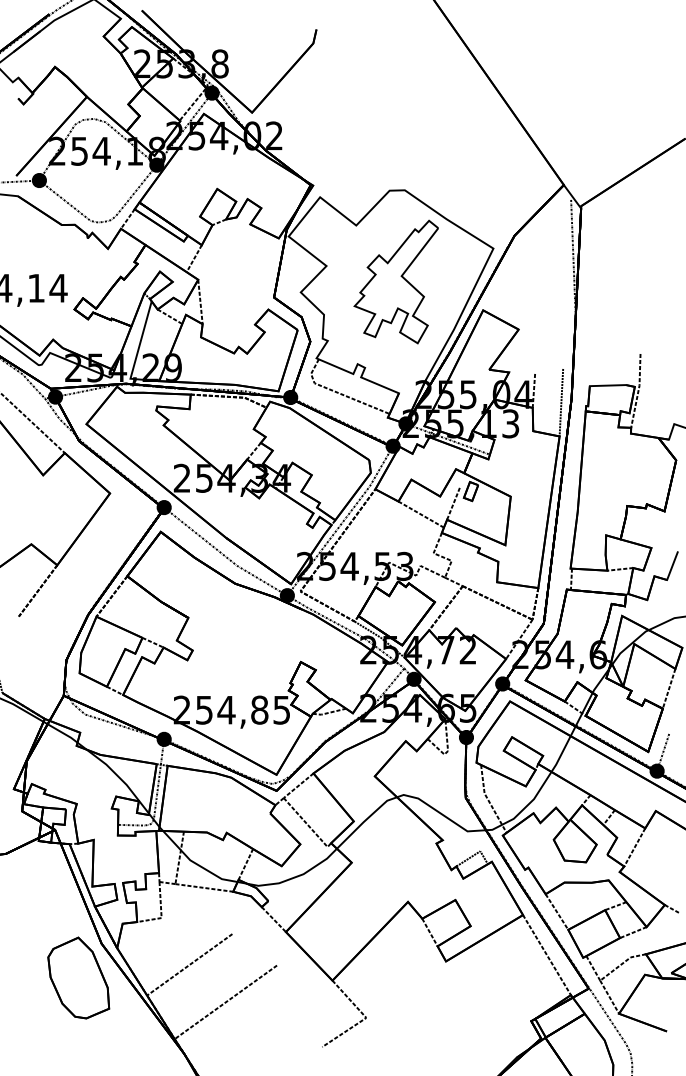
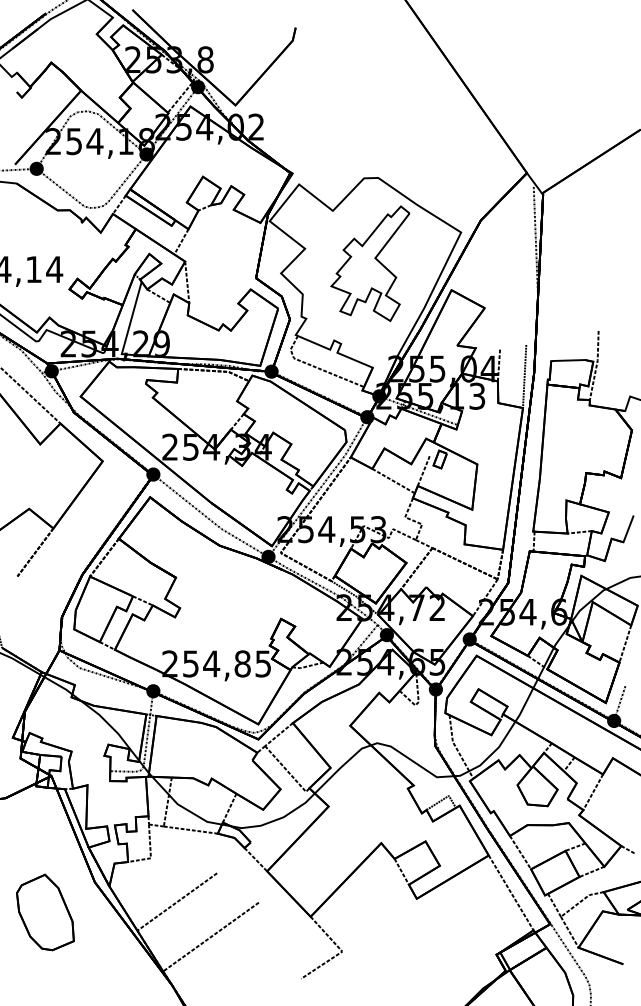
part: (78, 977) -> (45, 911), moved

